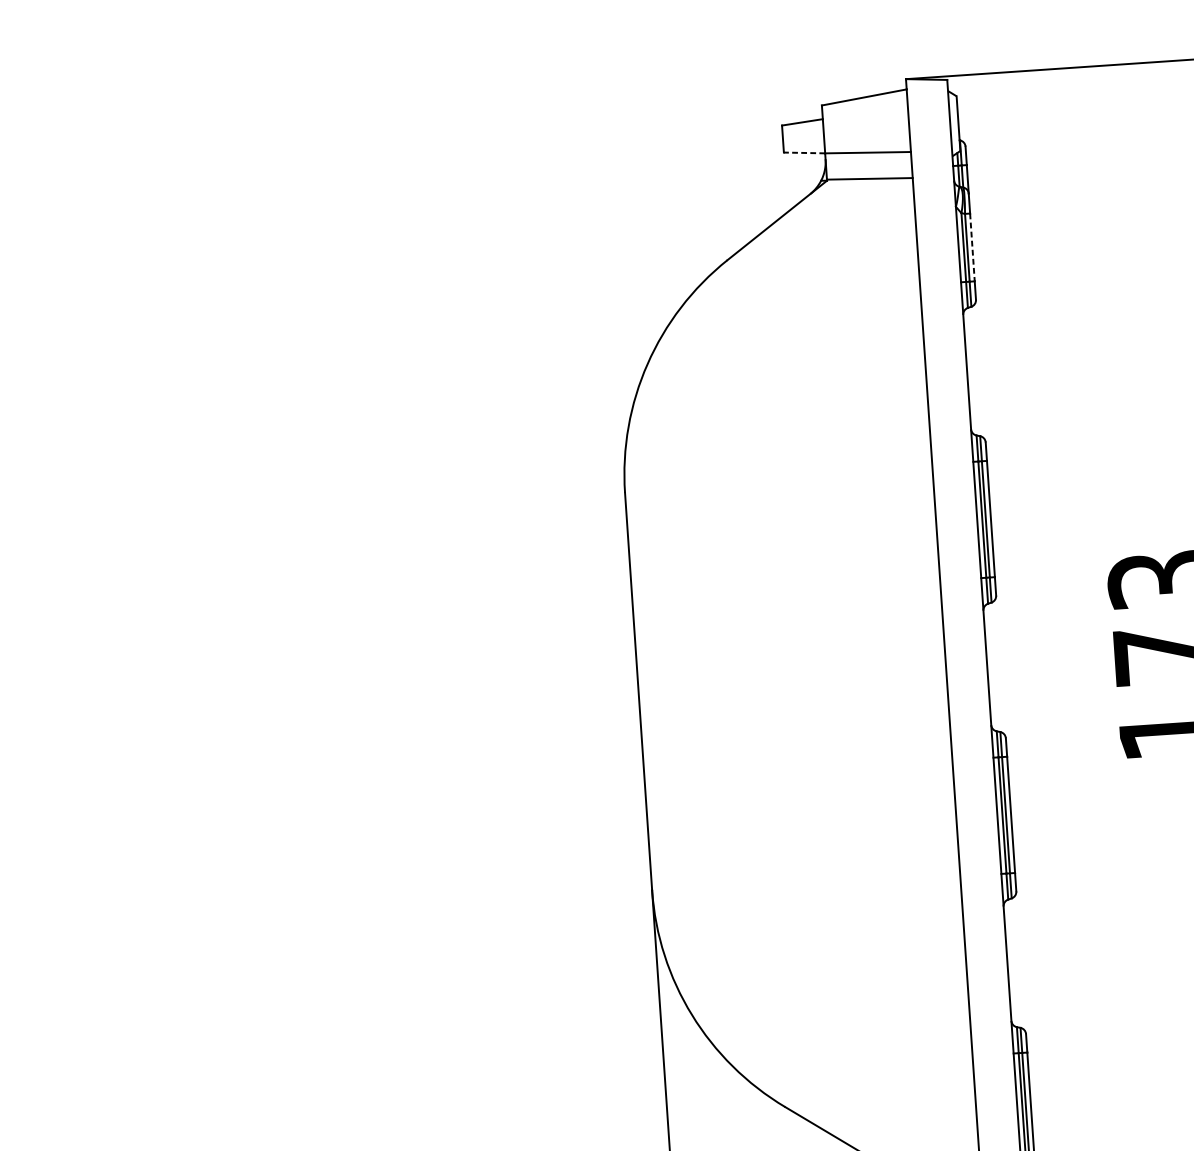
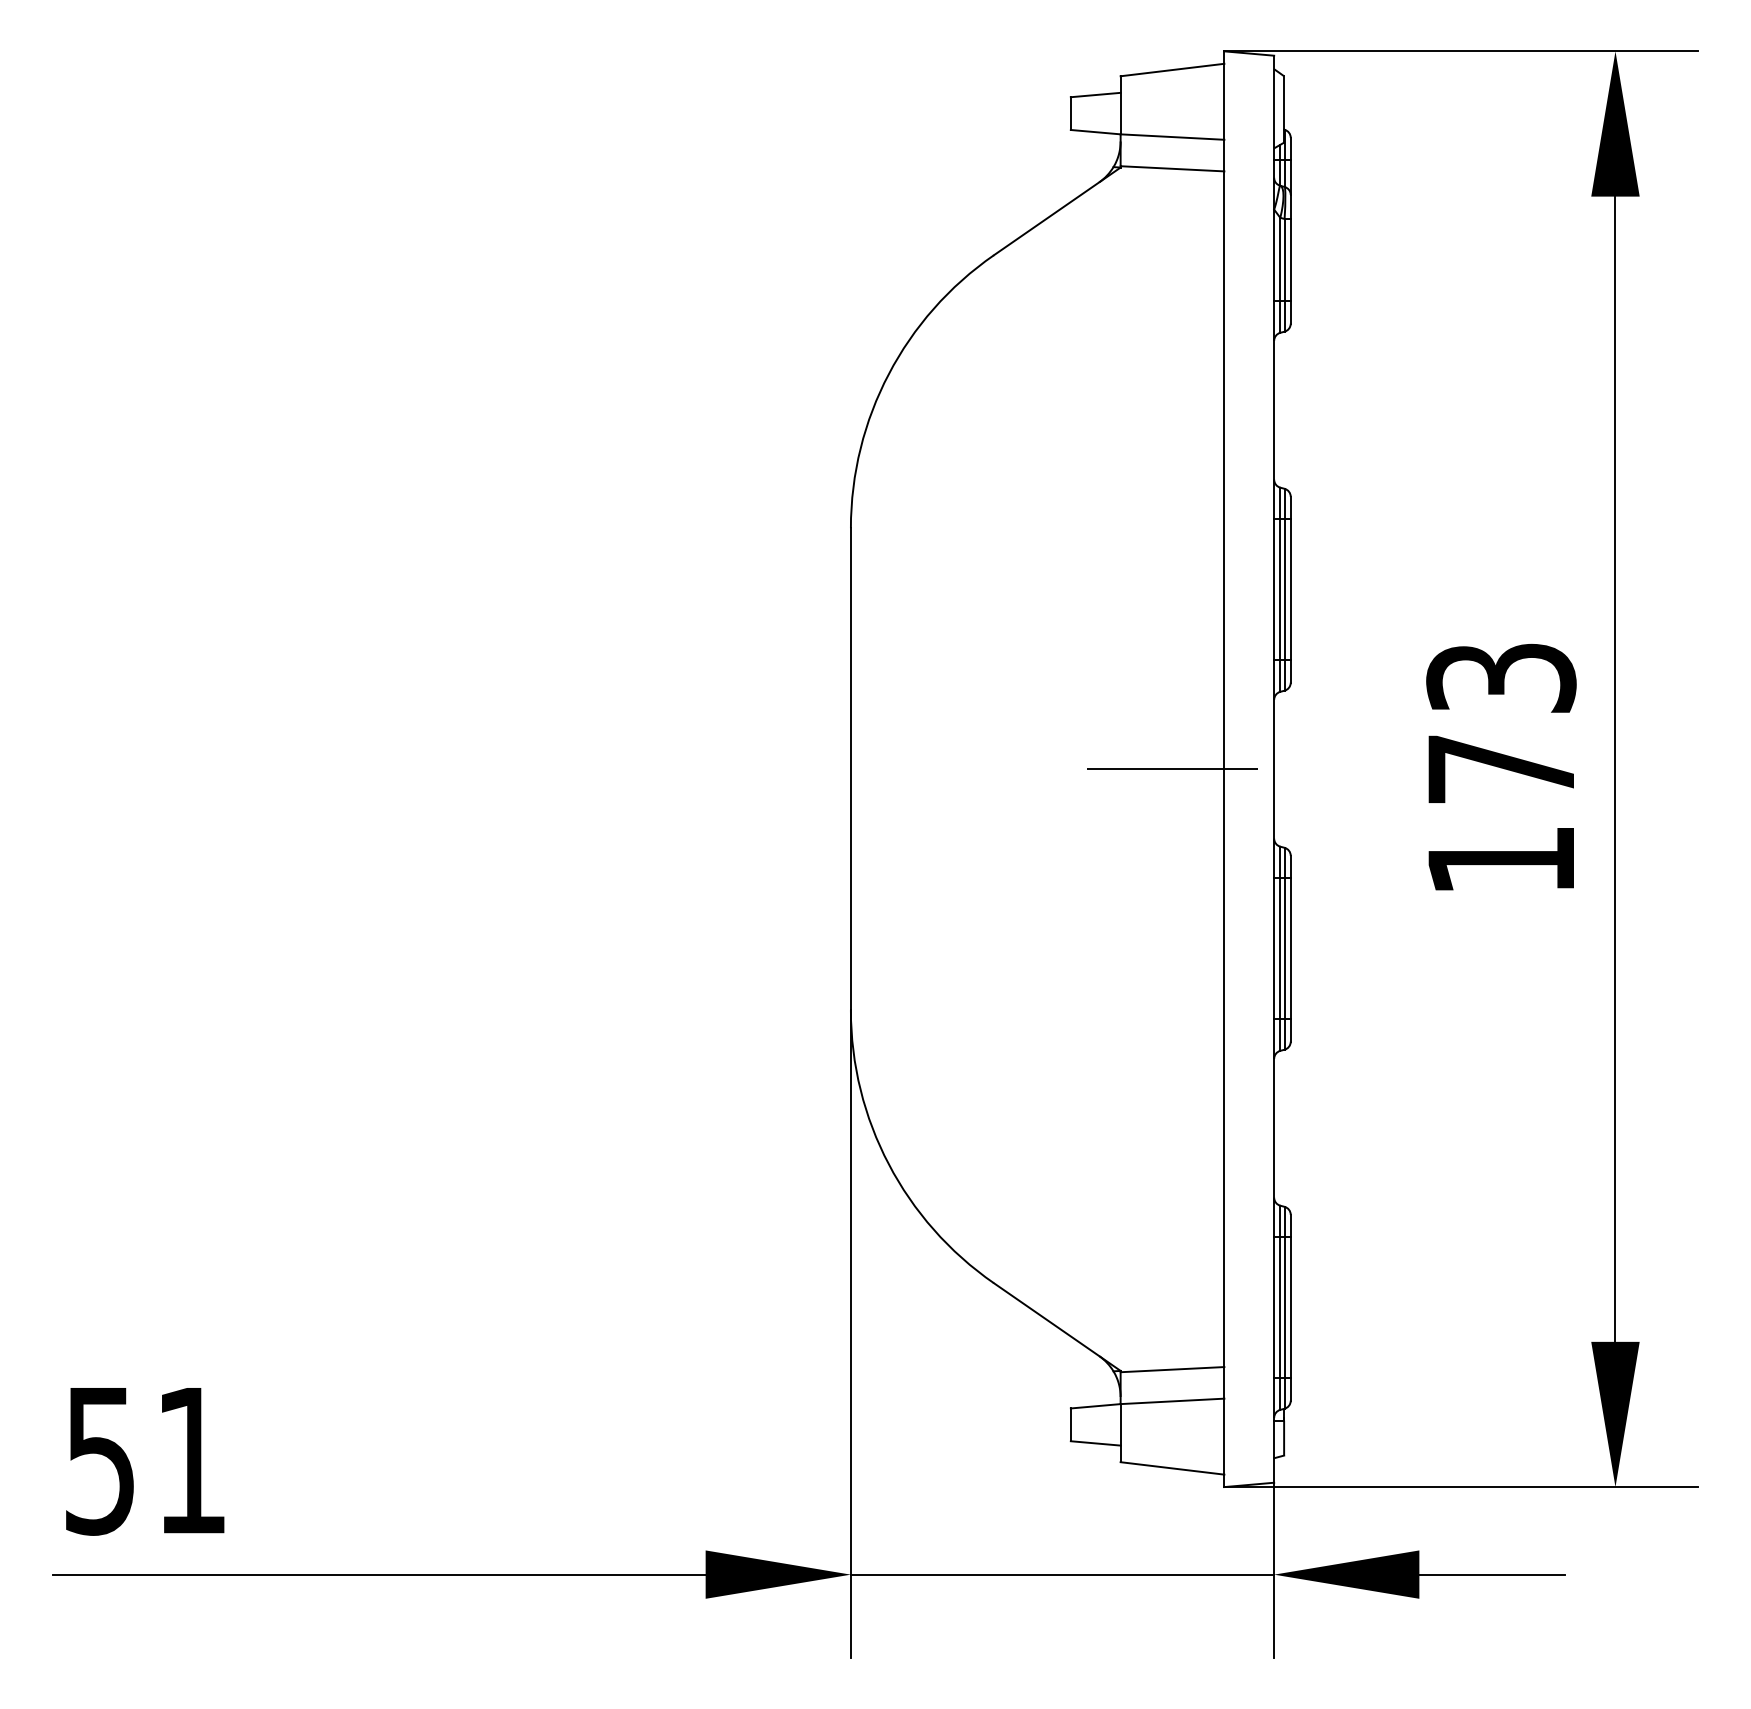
line: (804, 153) -> (1095, 132), dashed -> solid
line: (972, 247) -> (1290, 260), dashed -> solid
line: (903, 673) -> (1172, 769), added

